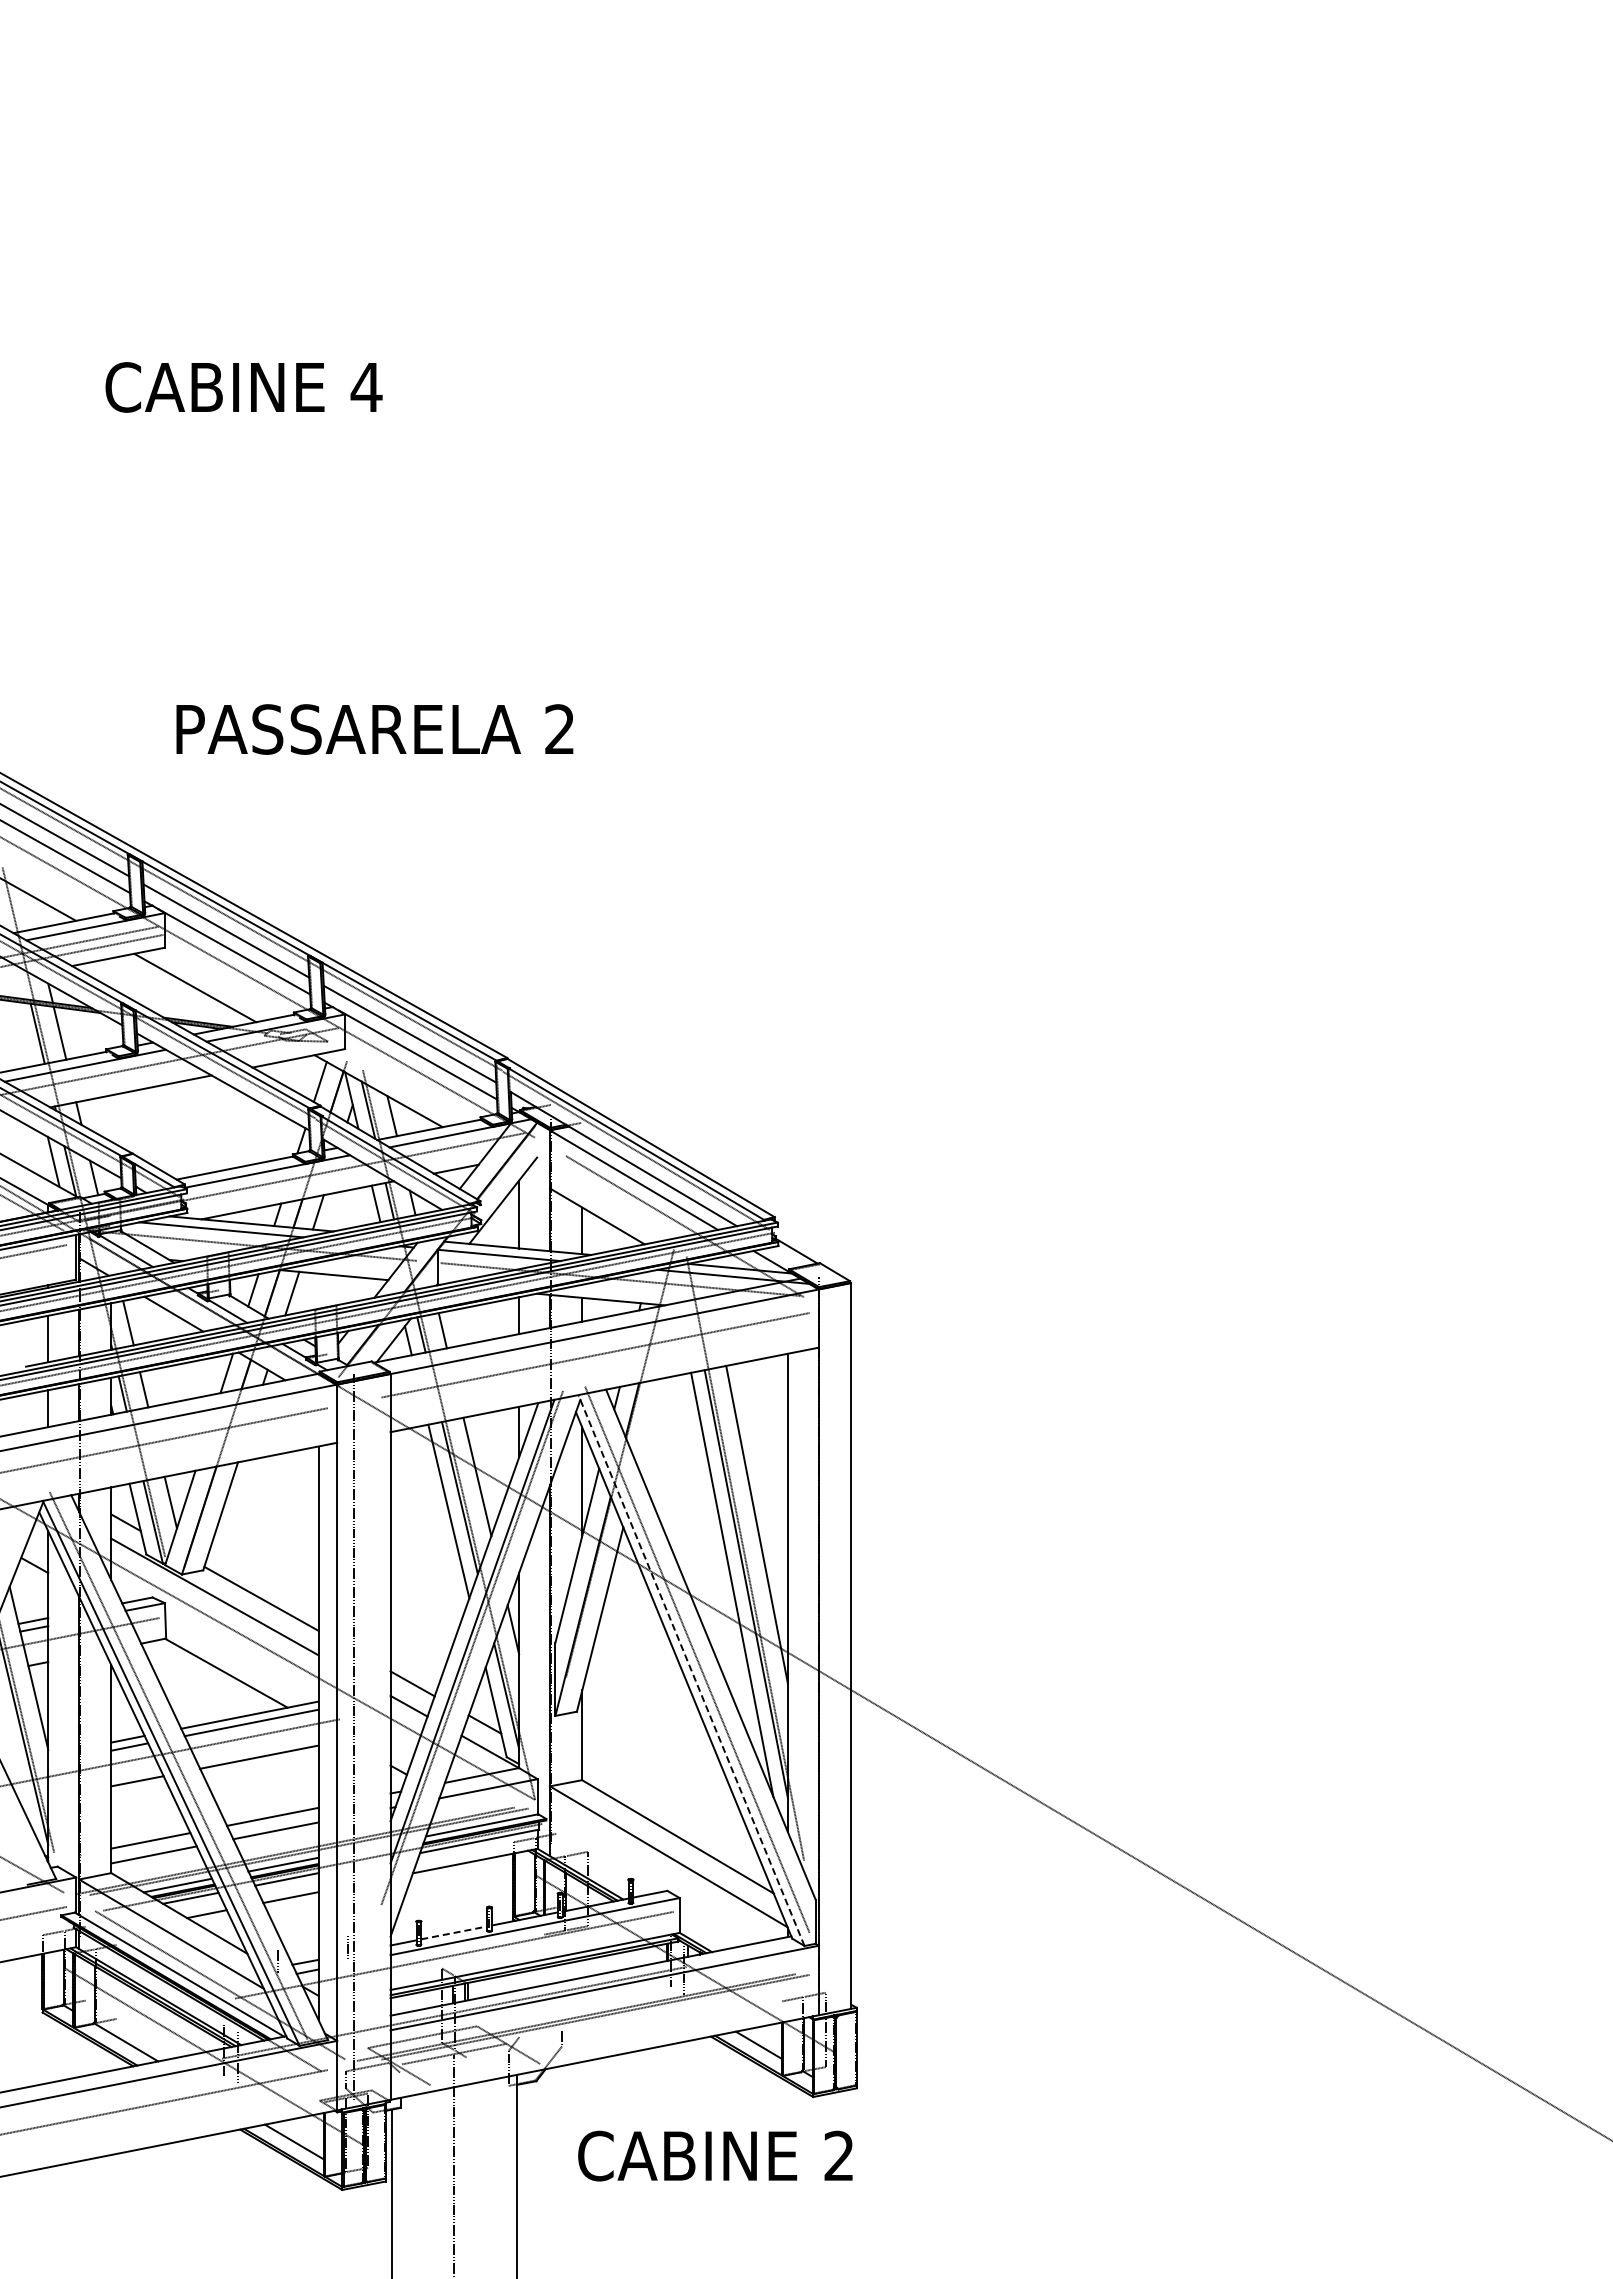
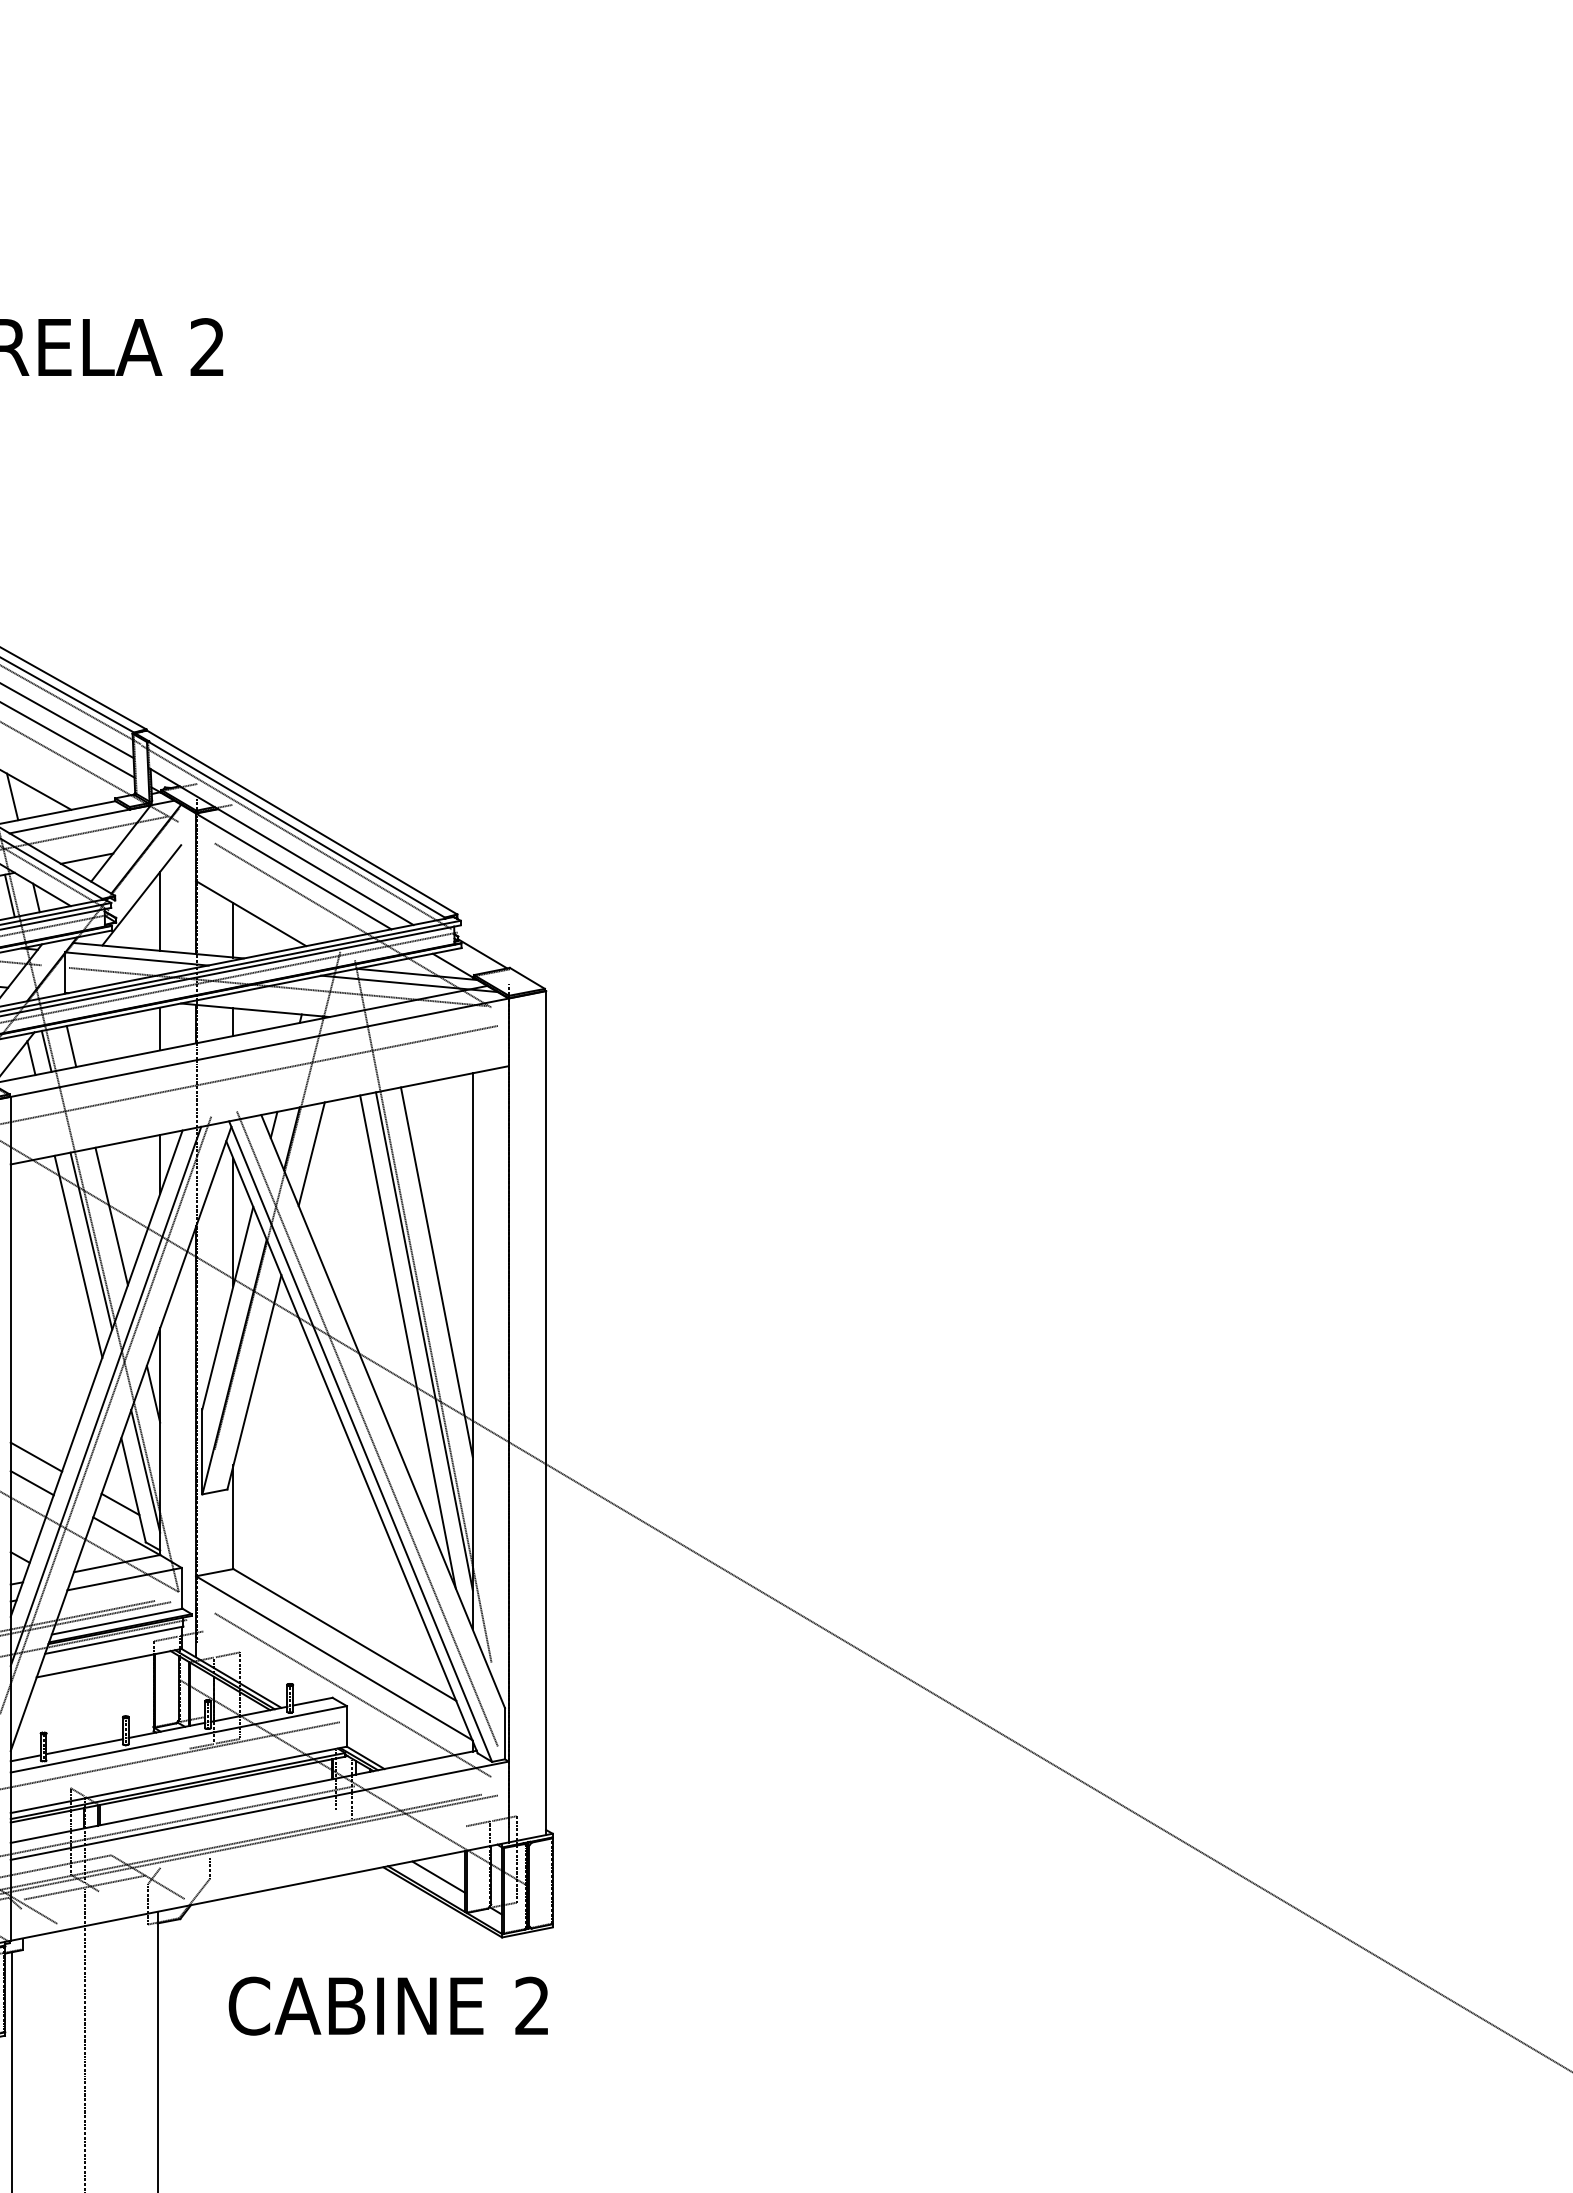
line: (649, 1423) -> (311, 1154), added
line: (691, 1670) -> (360, 1441), dashed -> solid
line: (685, 1888) -> (353, 1695), added
line: (454, 1932) -> (85, 1746), dashed -> solid

